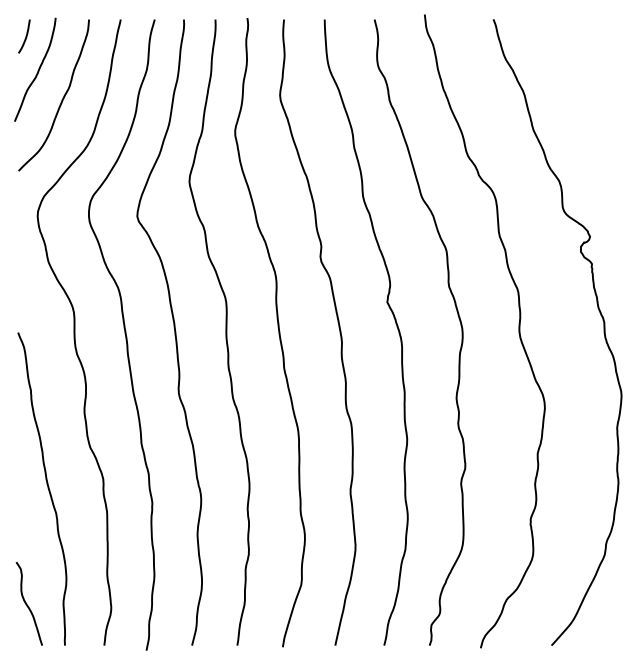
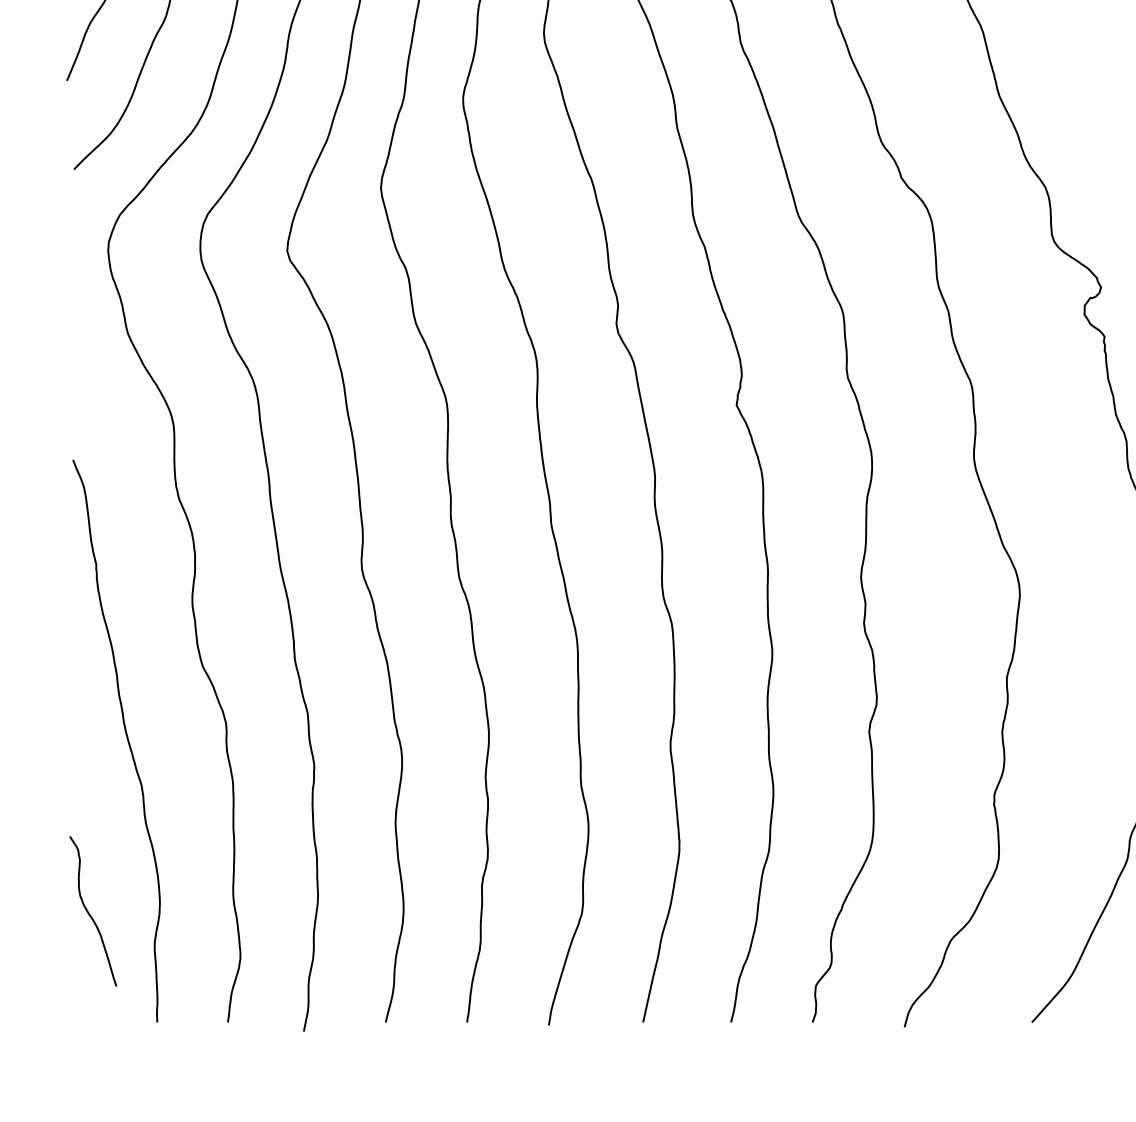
curve: (27, 604) -> (89, 912), moved

